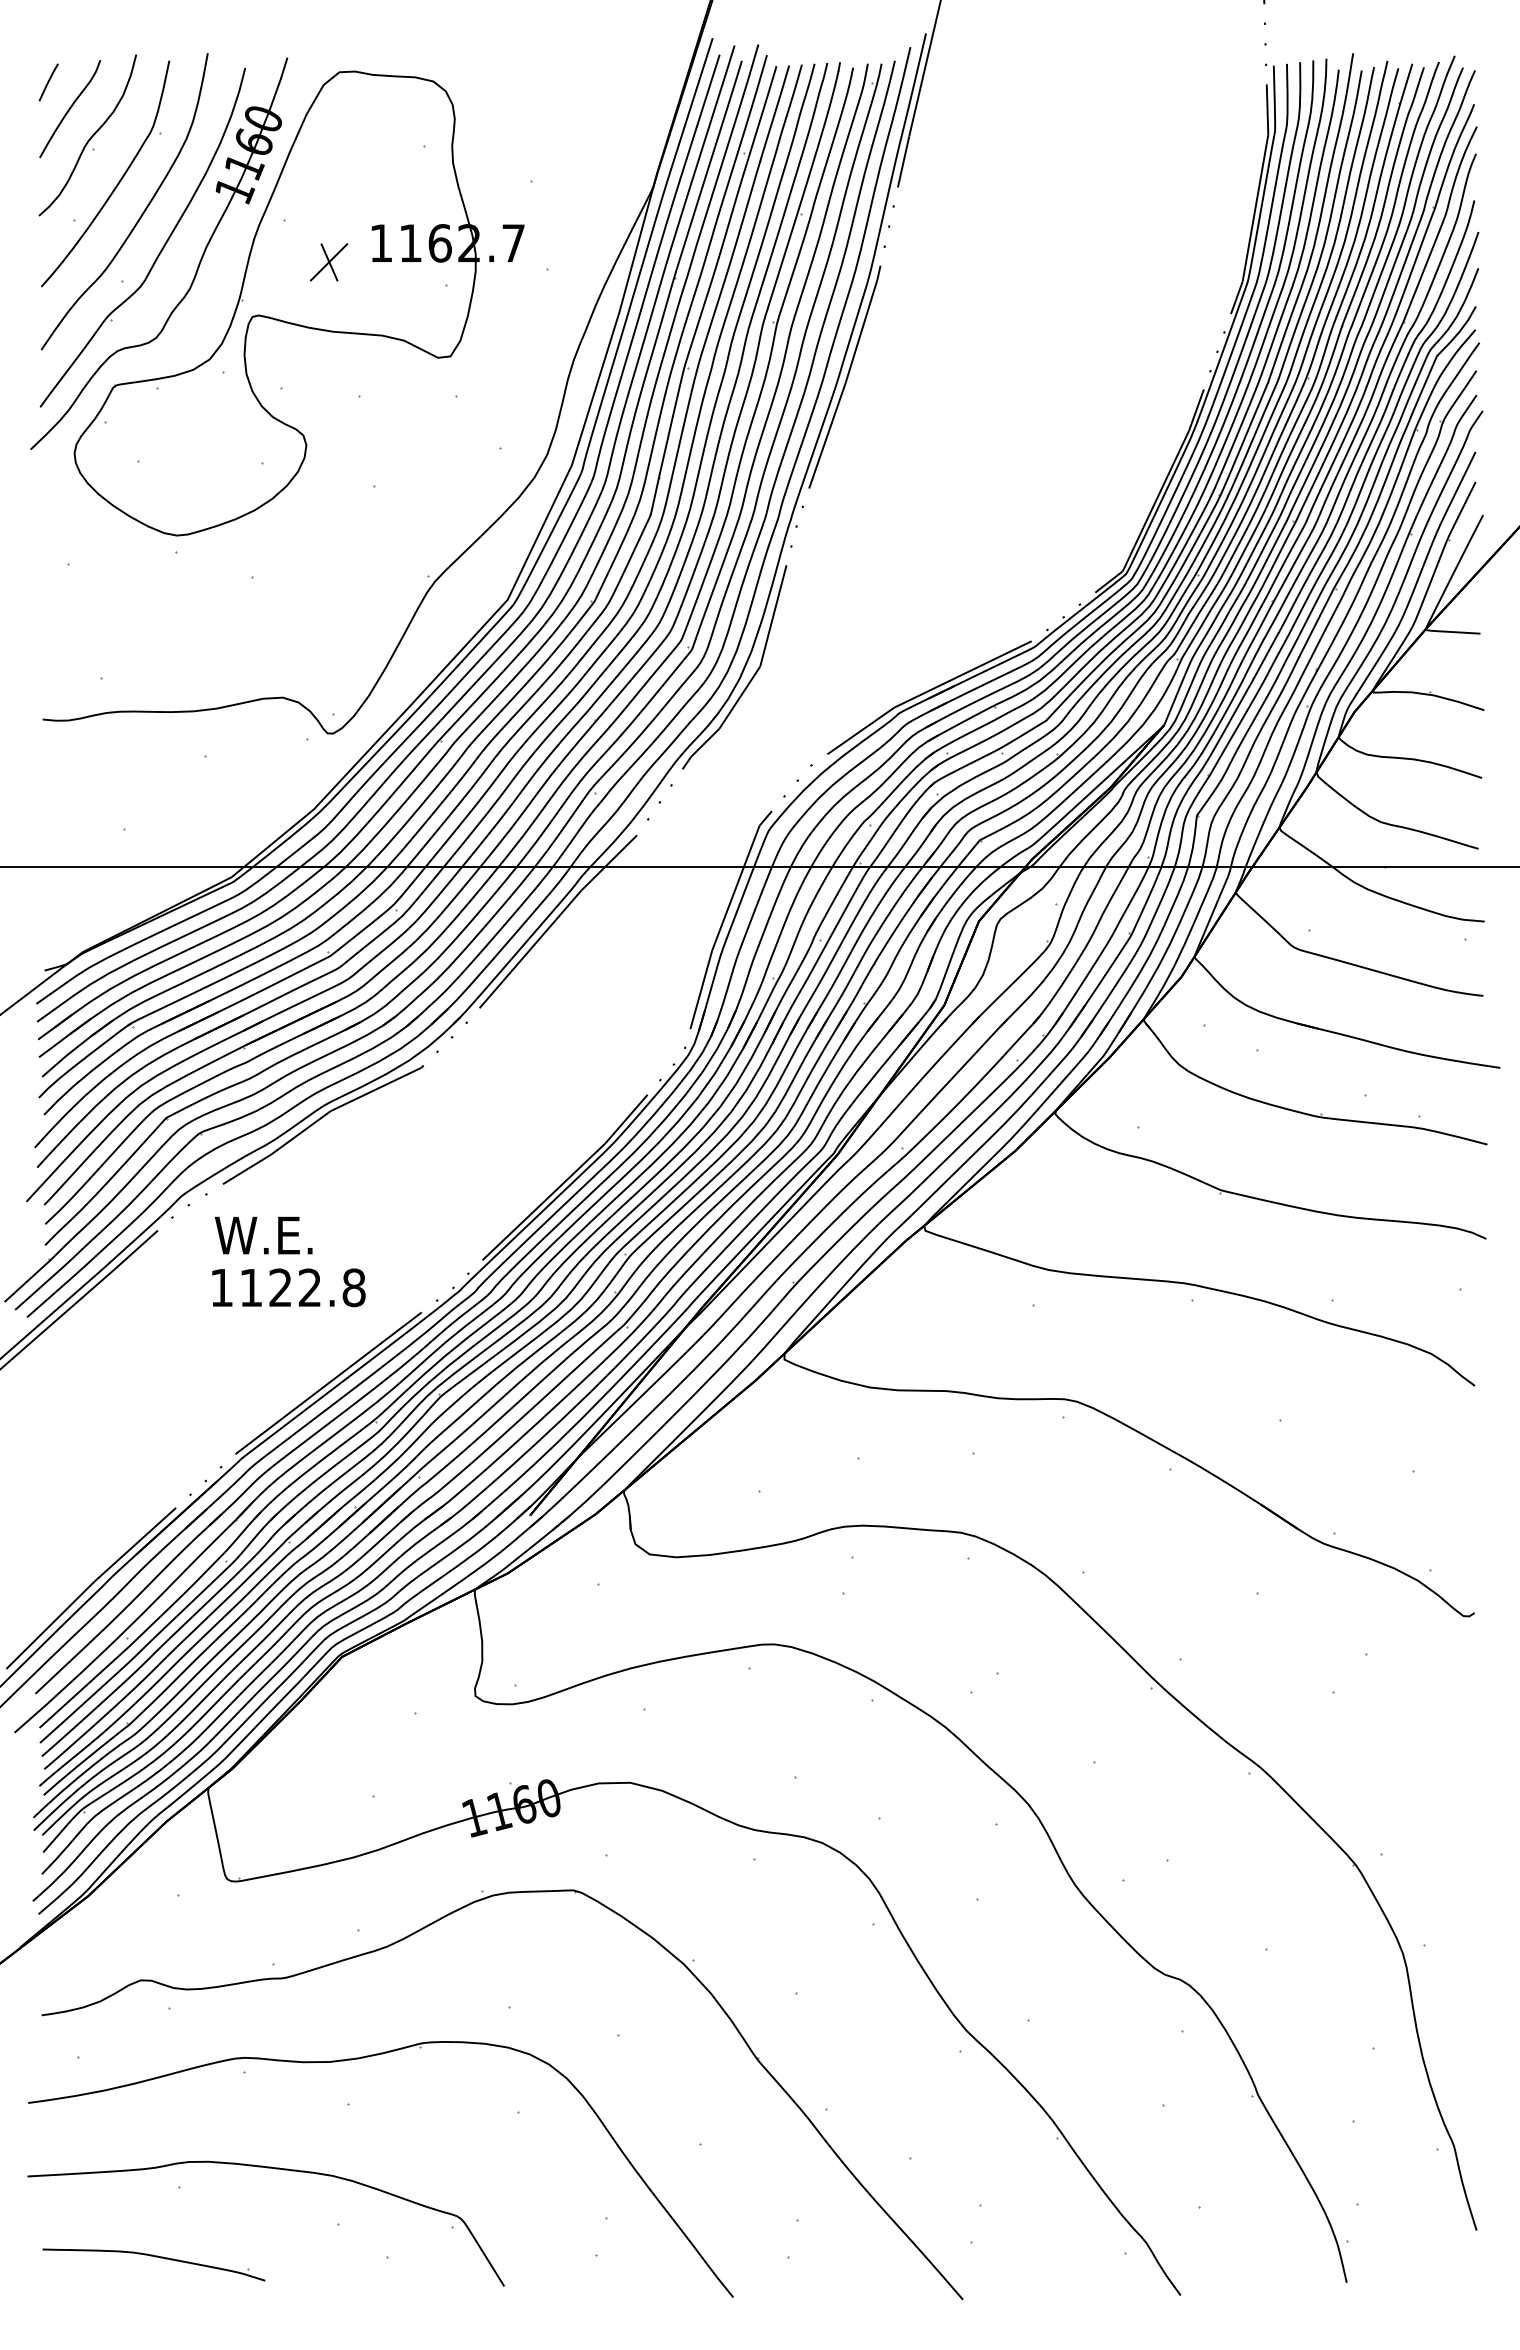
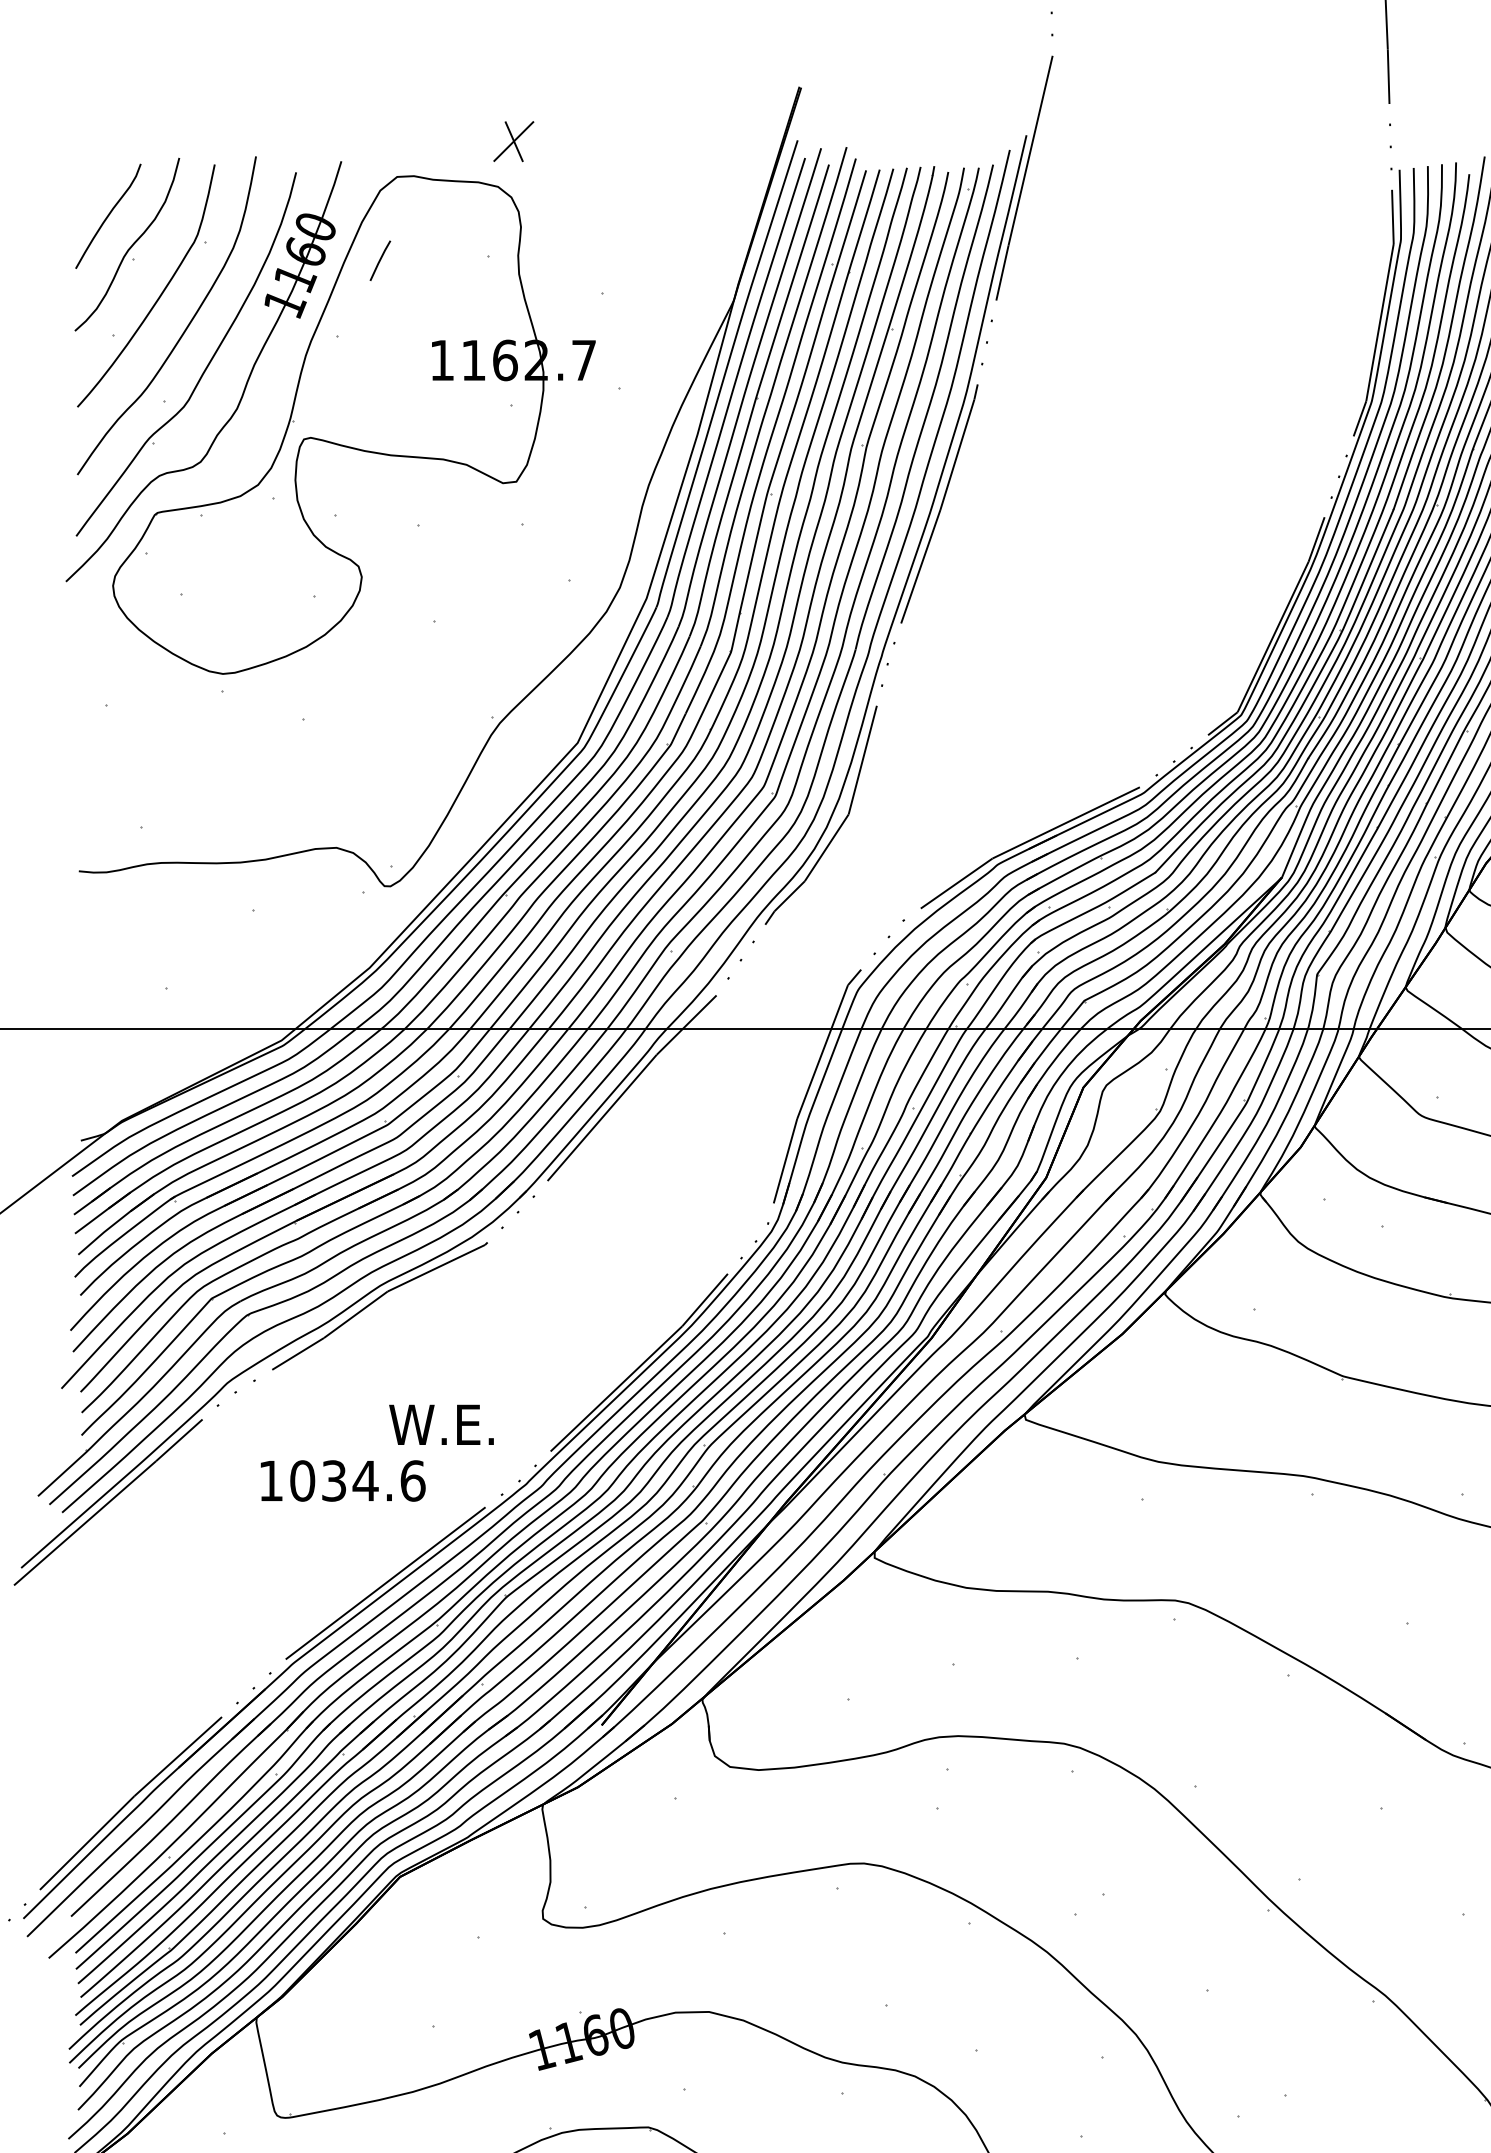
line: (48, 82) -> (380, 260), moved
part: (328, 262) -> (513, 141), moved
text: (263, 1235) -> (441, 1424), moved
text: (302, 1287) -> (357, 1480), 1122.8 -> 1034.6

